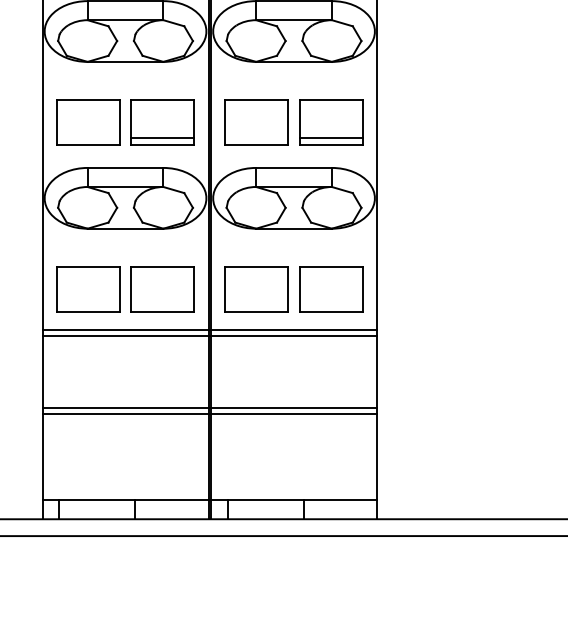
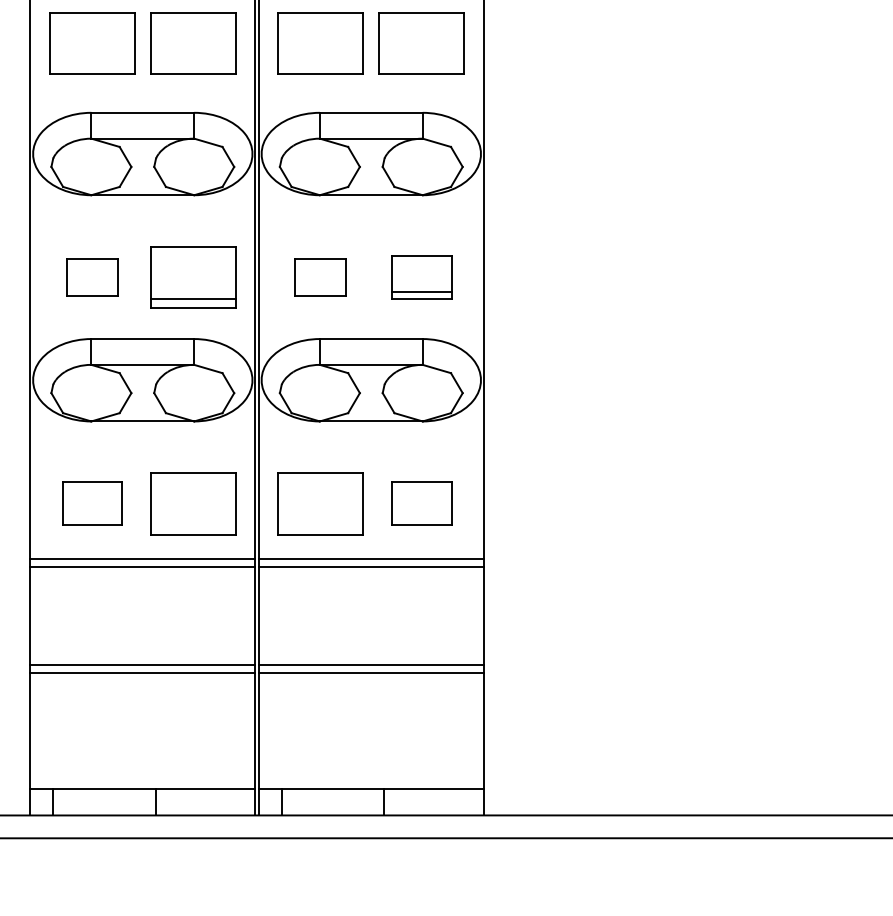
part: (88, 122) -> (92, 277), size x0.6
part: (256, 122) -> (320, 277), size x0.6
part: (331, 122) -> (421, 277), size x0.7
part: (88, 289) -> (92, 503), size x0.7
part: (331, 289) -> (421, 503), size x0.7

